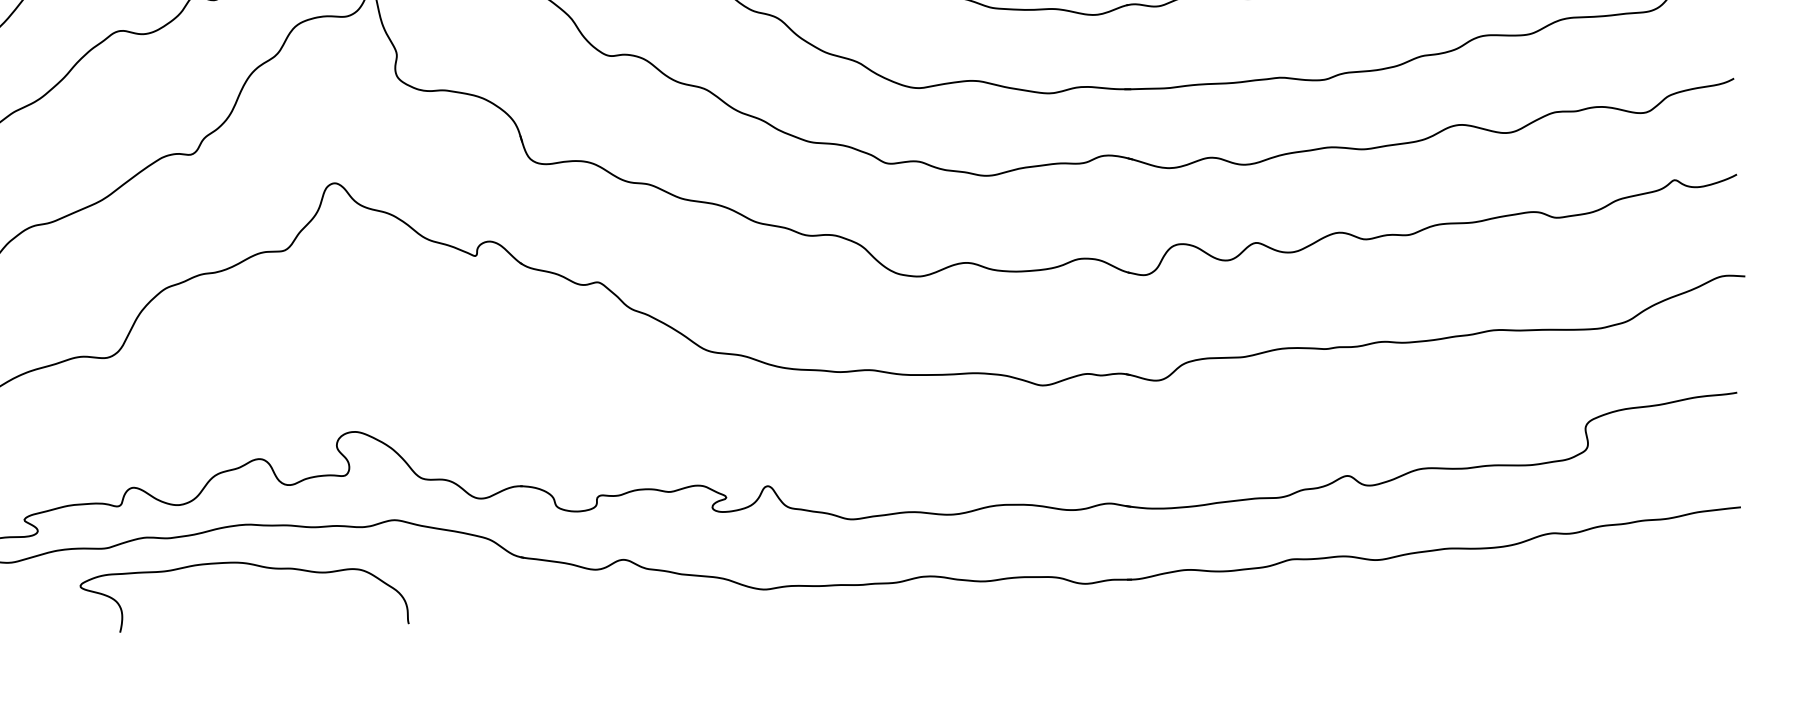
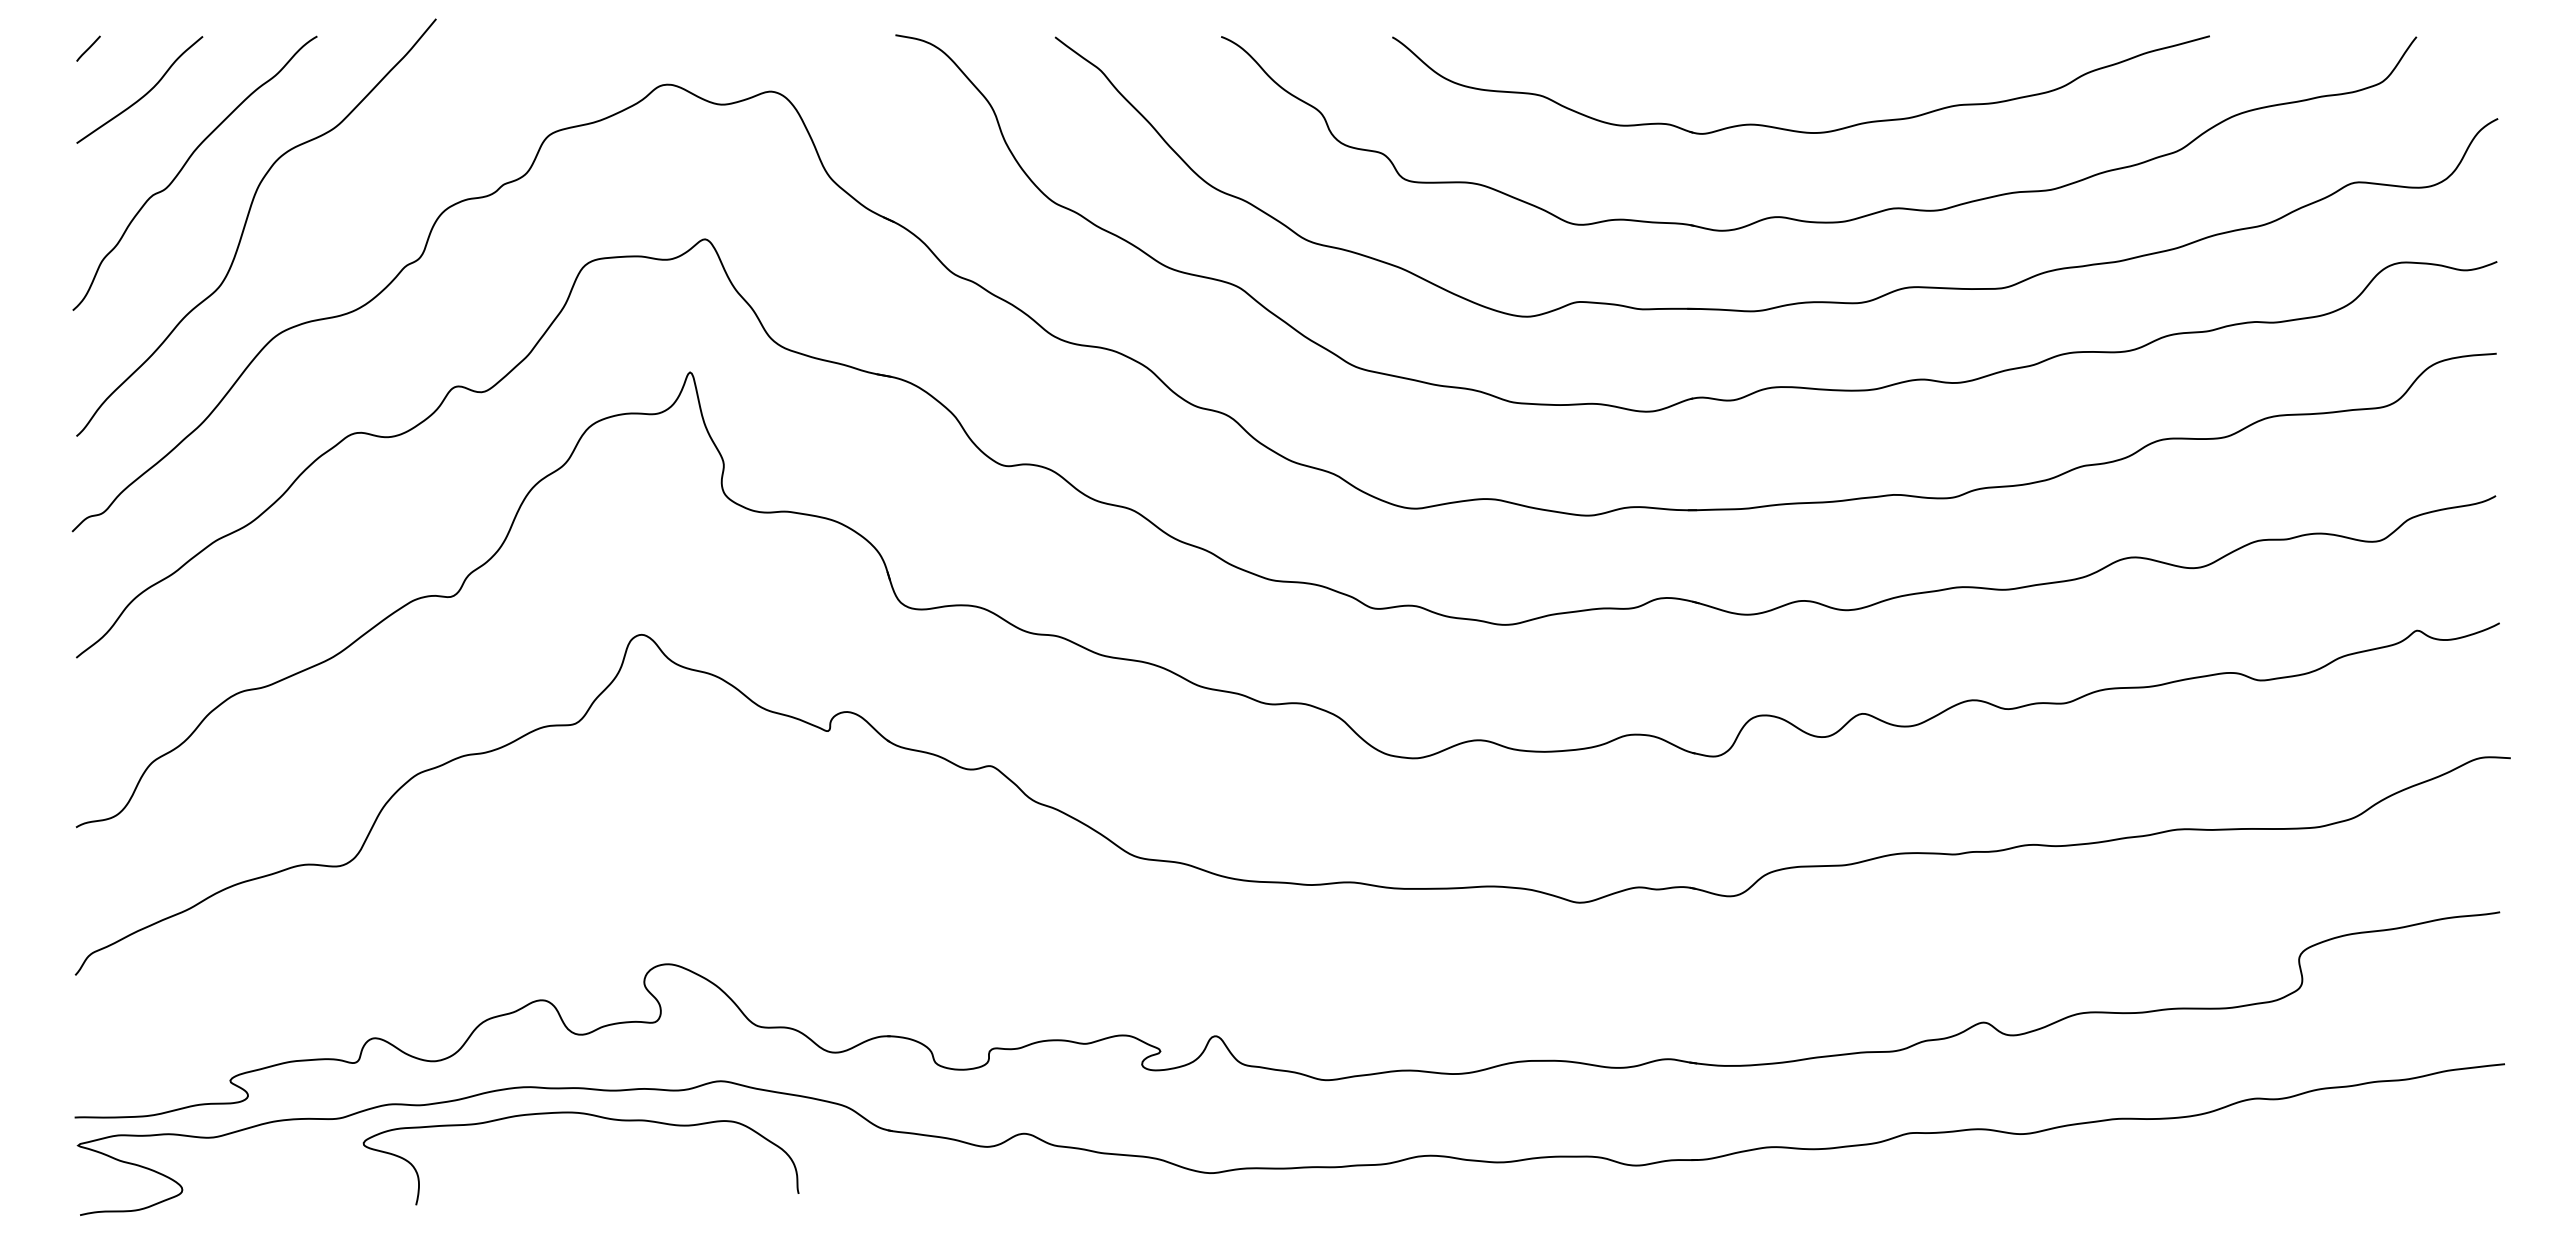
curve: (249, 564) -> (587, 1115), moved

